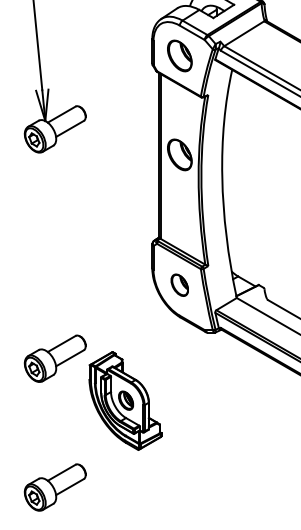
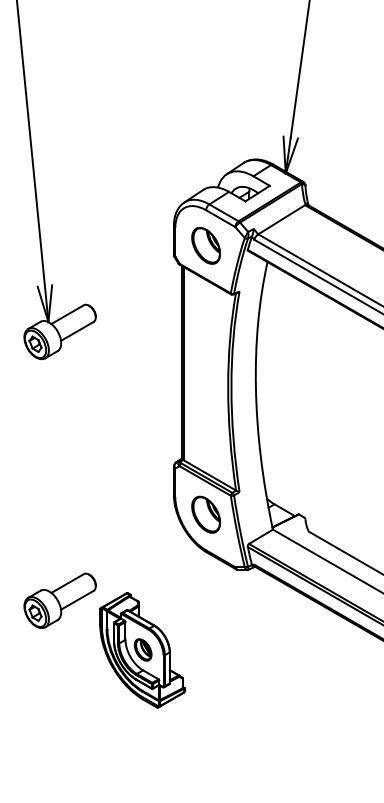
part: (179, 154) -> (205, 361), removed
part: (179, 285) -> (205, 514), size x1.43
part: (54, 487) -> (59, 751), removed

